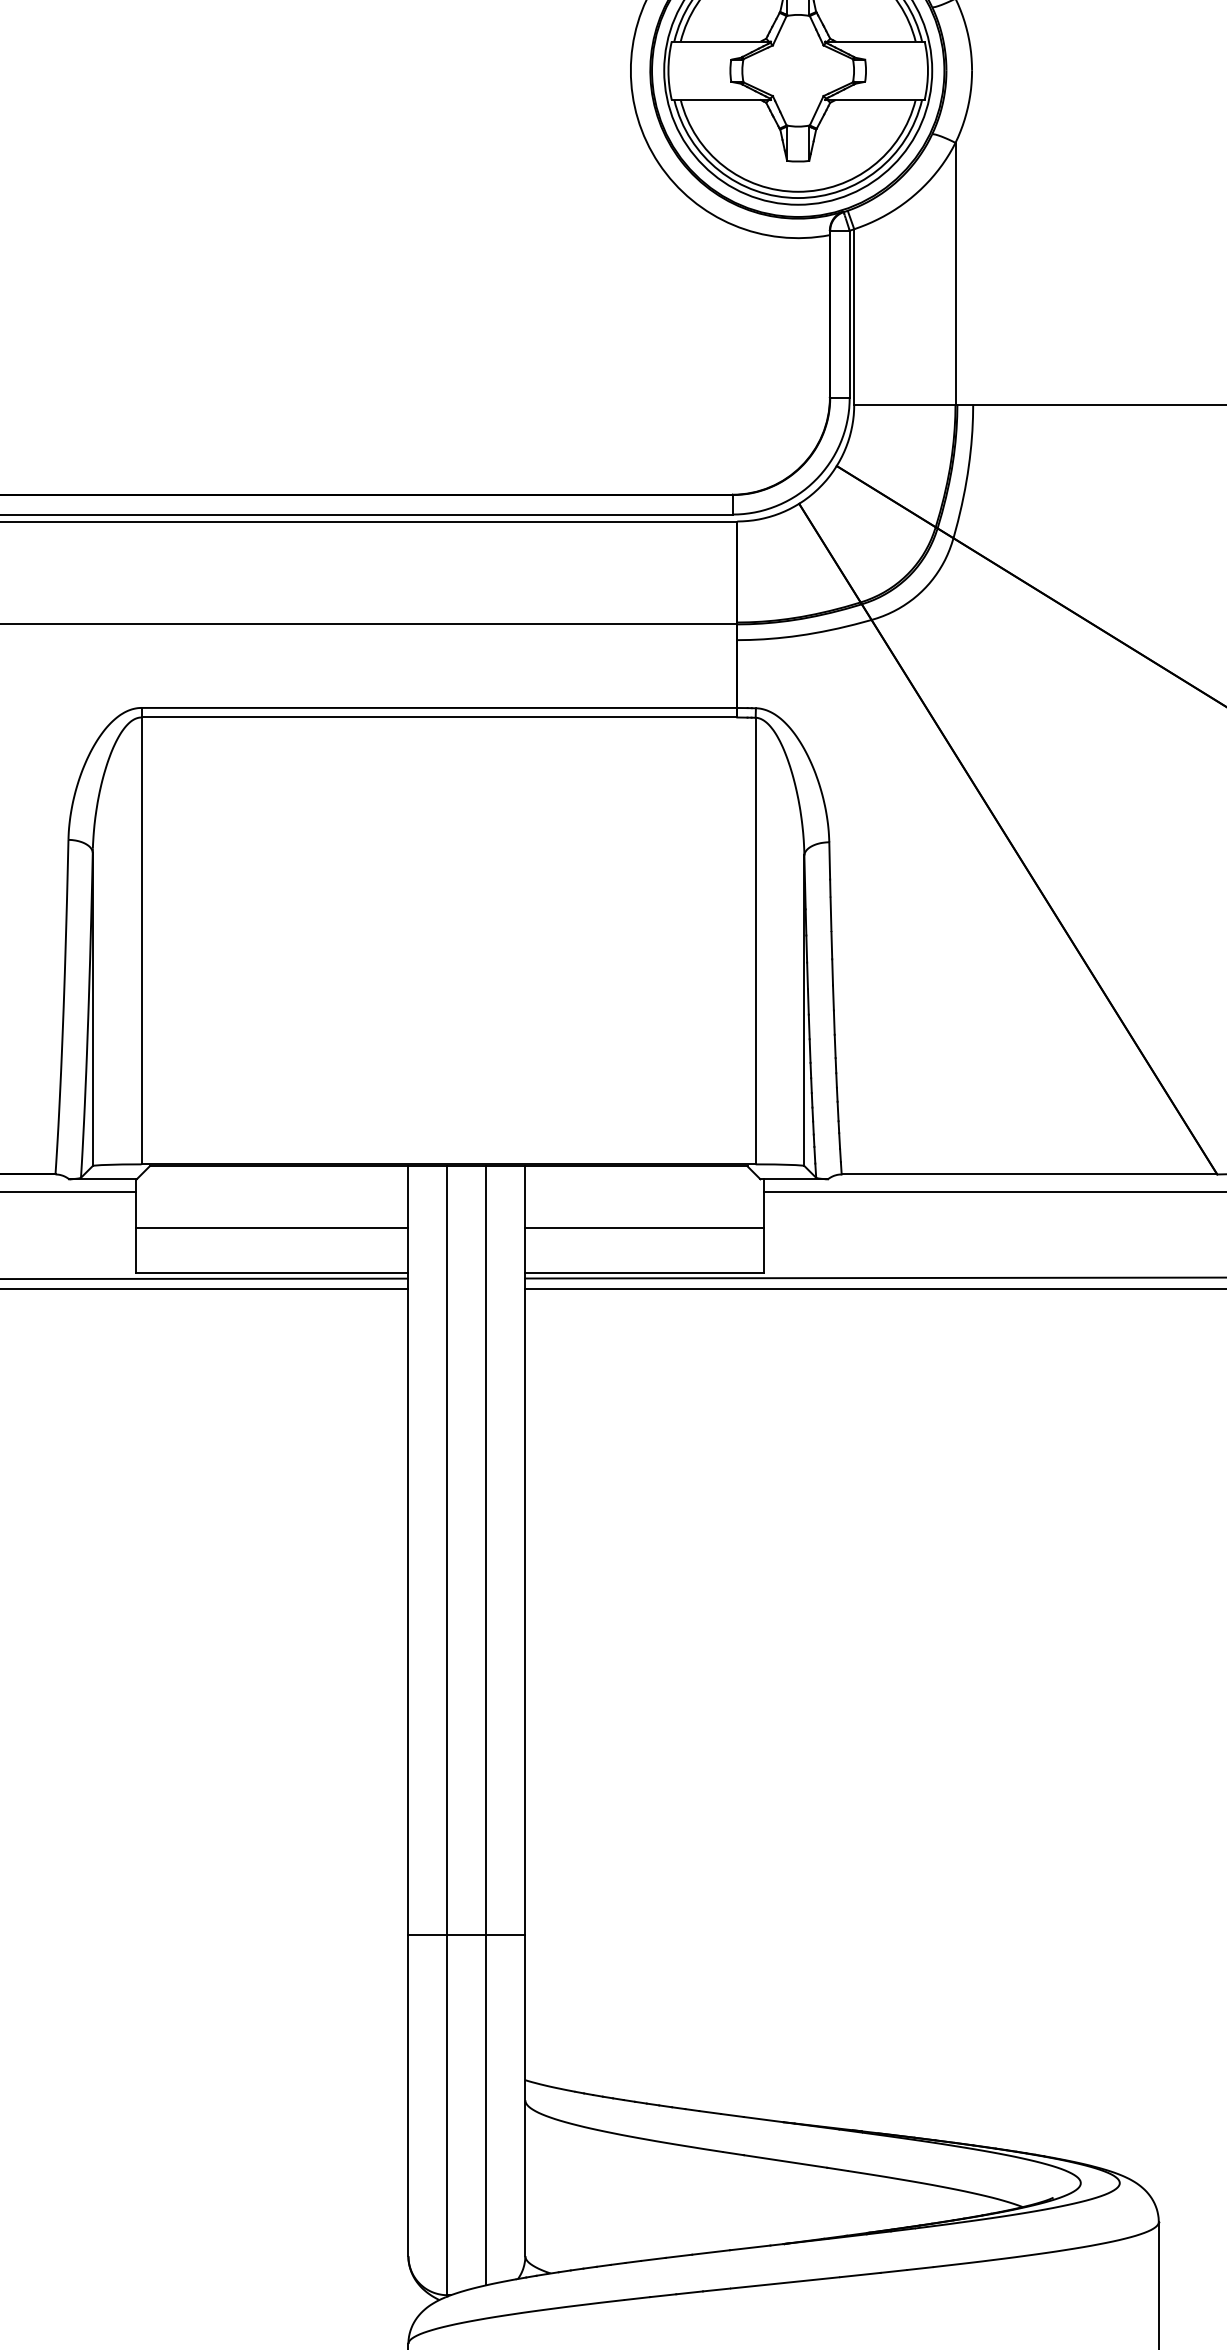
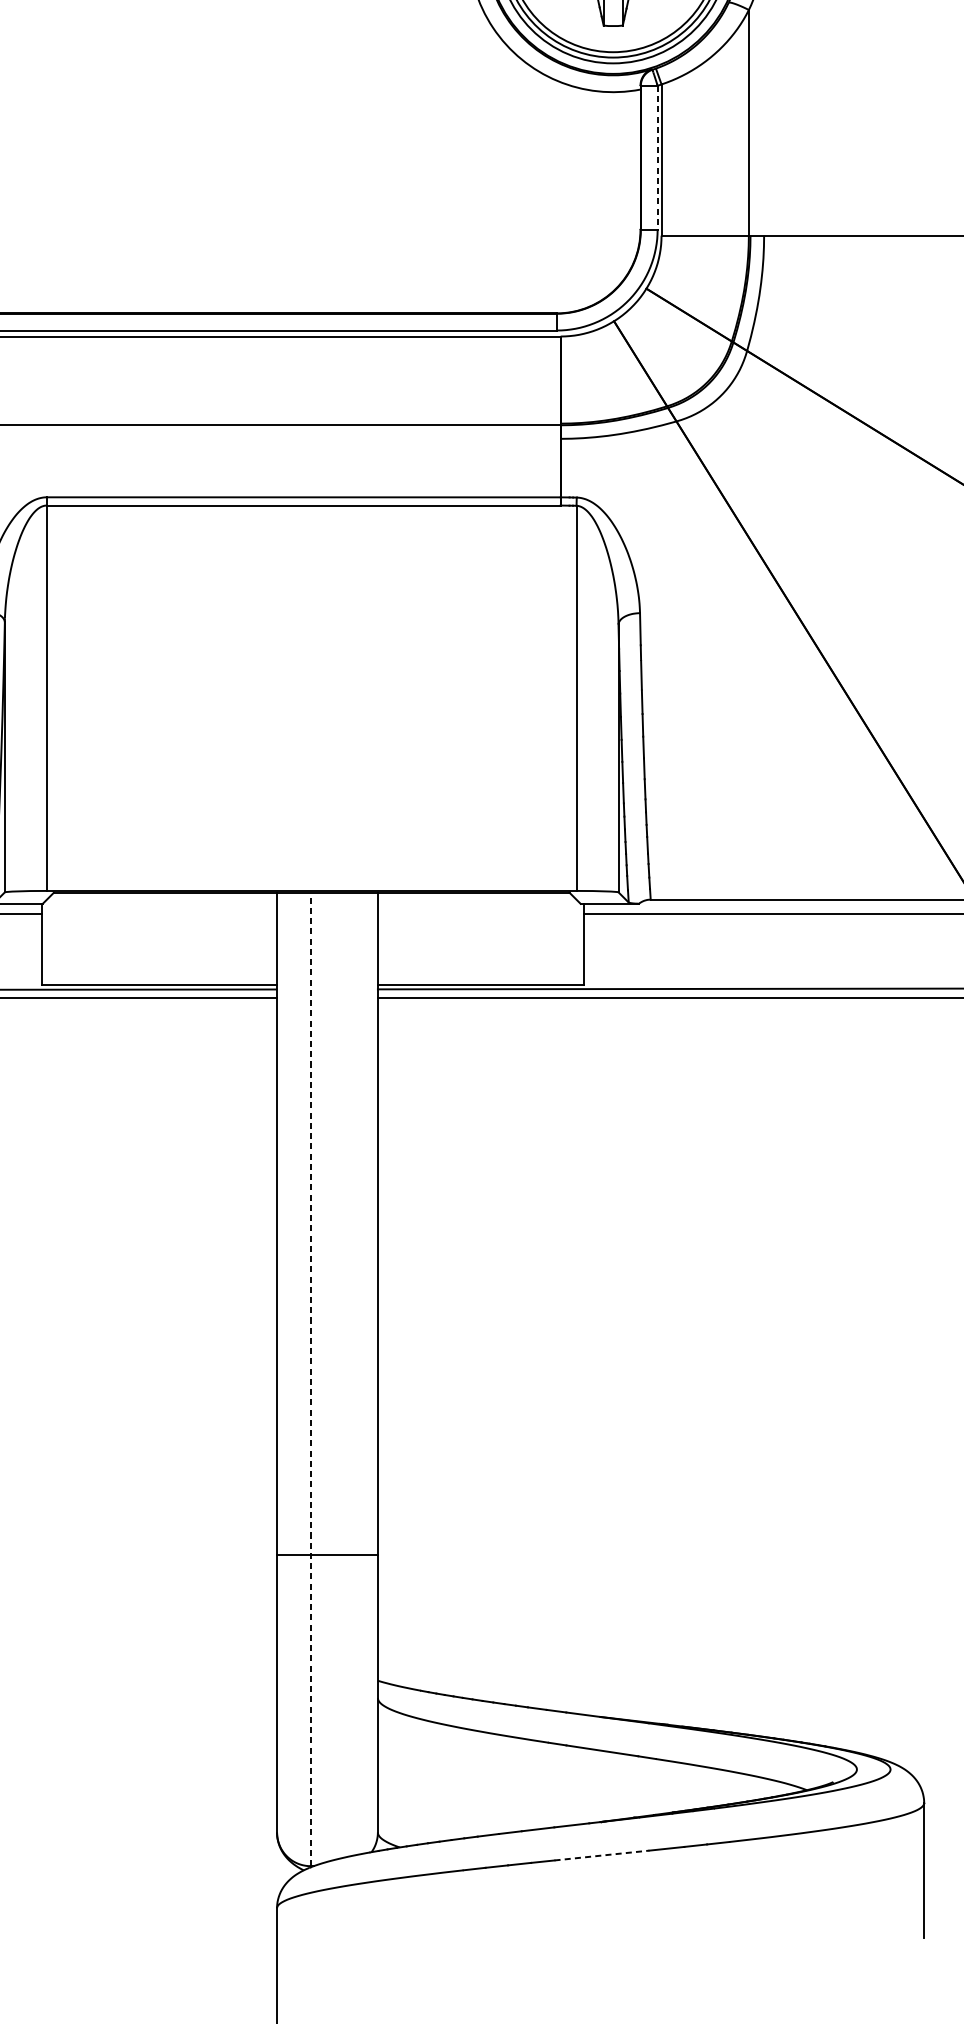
line: (849, 314) -> (657, 158), solid -> dashed
line: (271, 1227) -> (158, 945), removed
line: (644, 1227) -> (480, 945), removed
line: (486, 1725) -> (344, 1374), removed
line: (447, 1730) -> (310, 1379), solid -> dashed
line: (785, 2282) -> (602, 1855), solid -> dashed

